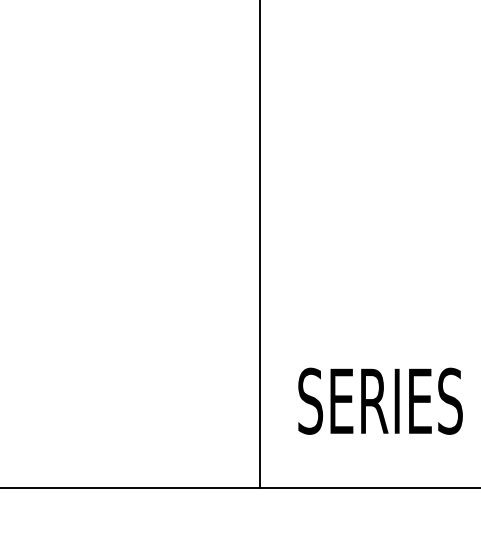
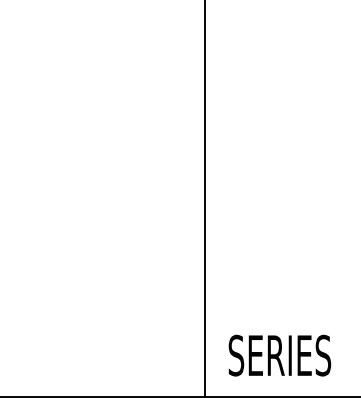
text: (379, 401) -> (279, 355), moved

